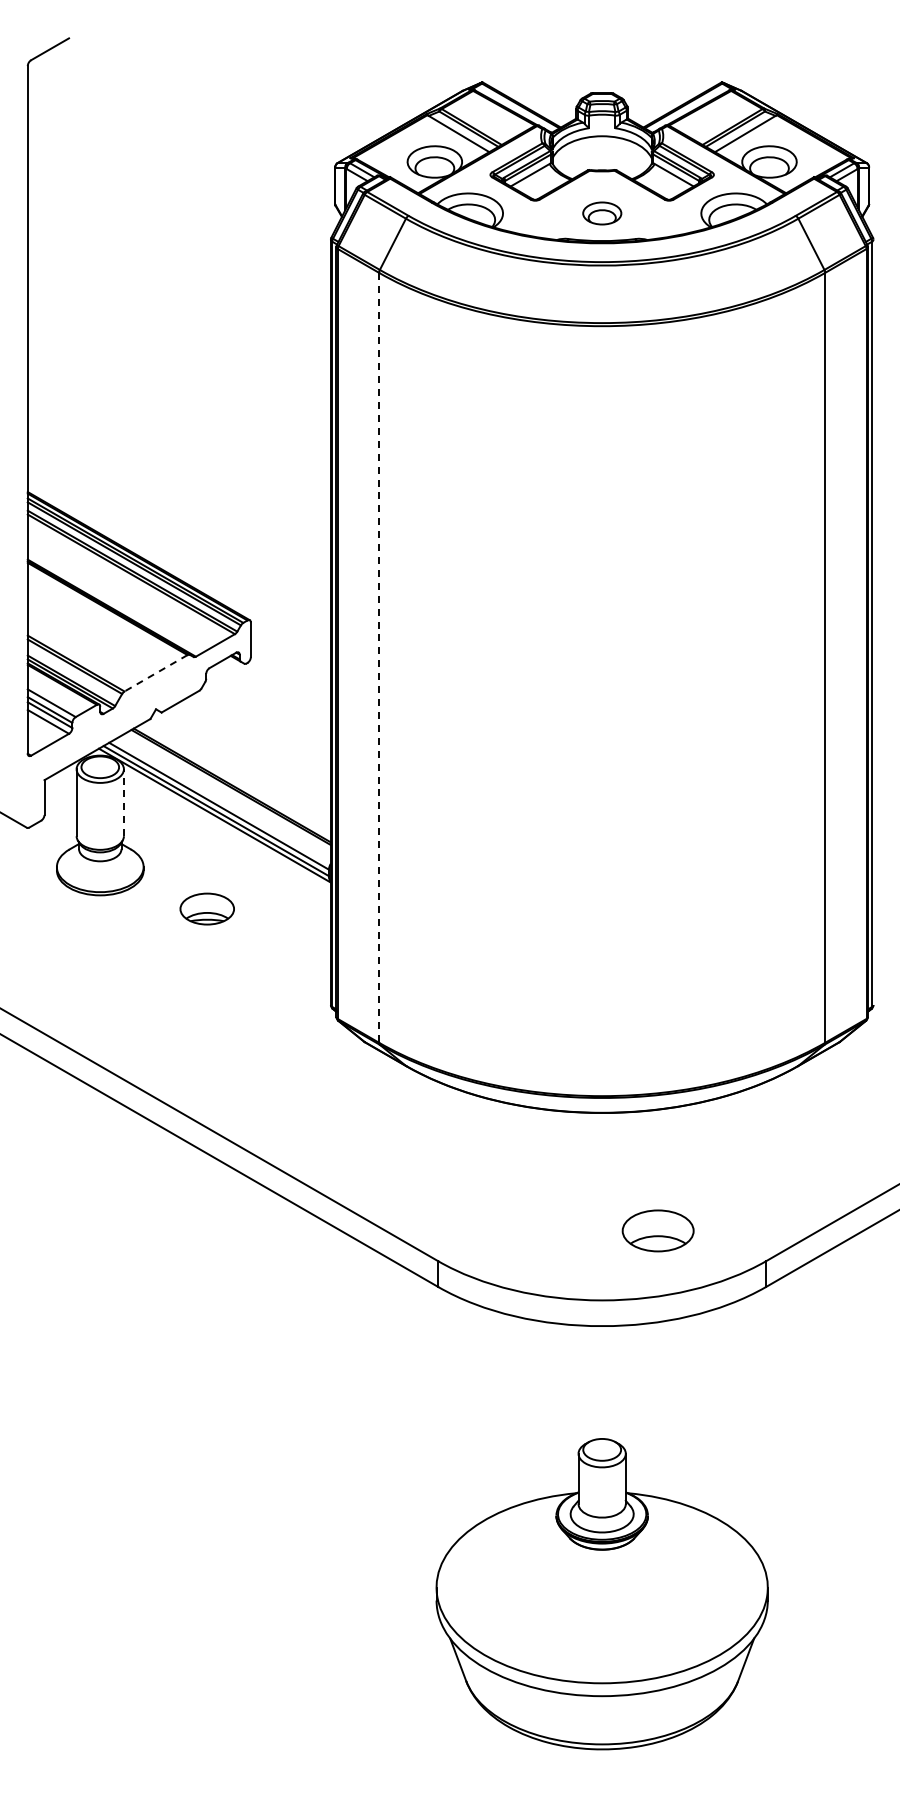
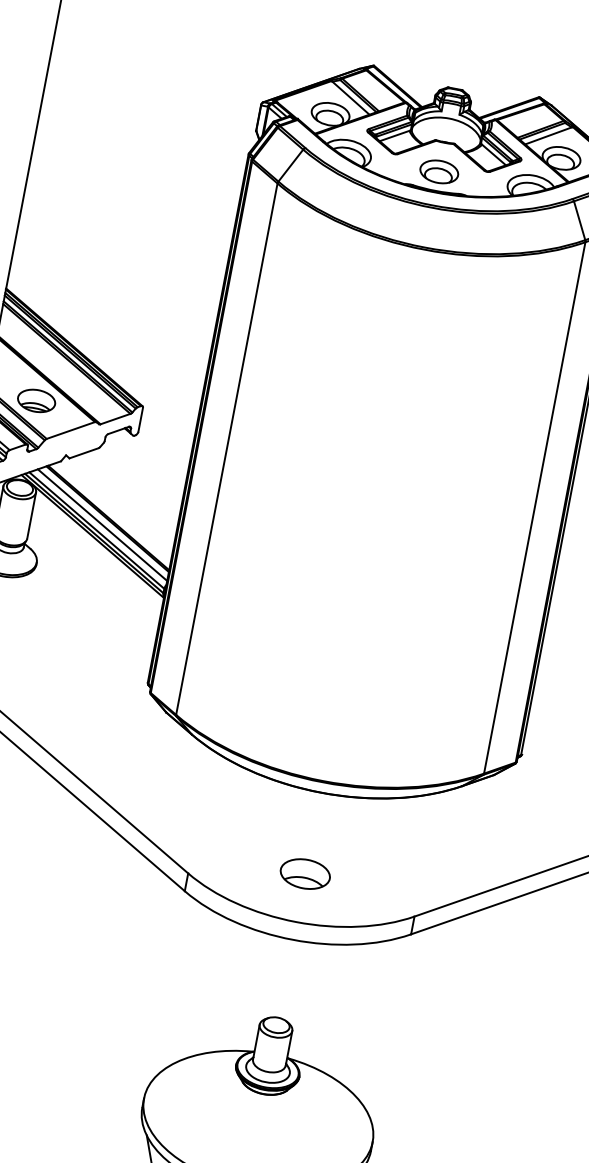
part: (602, 213) -> (439, 171), size x1.43
line: (379, 657) -> (227, 449), dashed -> solid
line: (155, 673) -> (70, 430), dashed -> solid
line: (225, 796) -> (102, 524), added
line: (123, 802) -> (31, 515), dashed -> solid
part: (206, 908) -> (36, 400), moved
part: (657, 1230) -> (304, 873), moved

